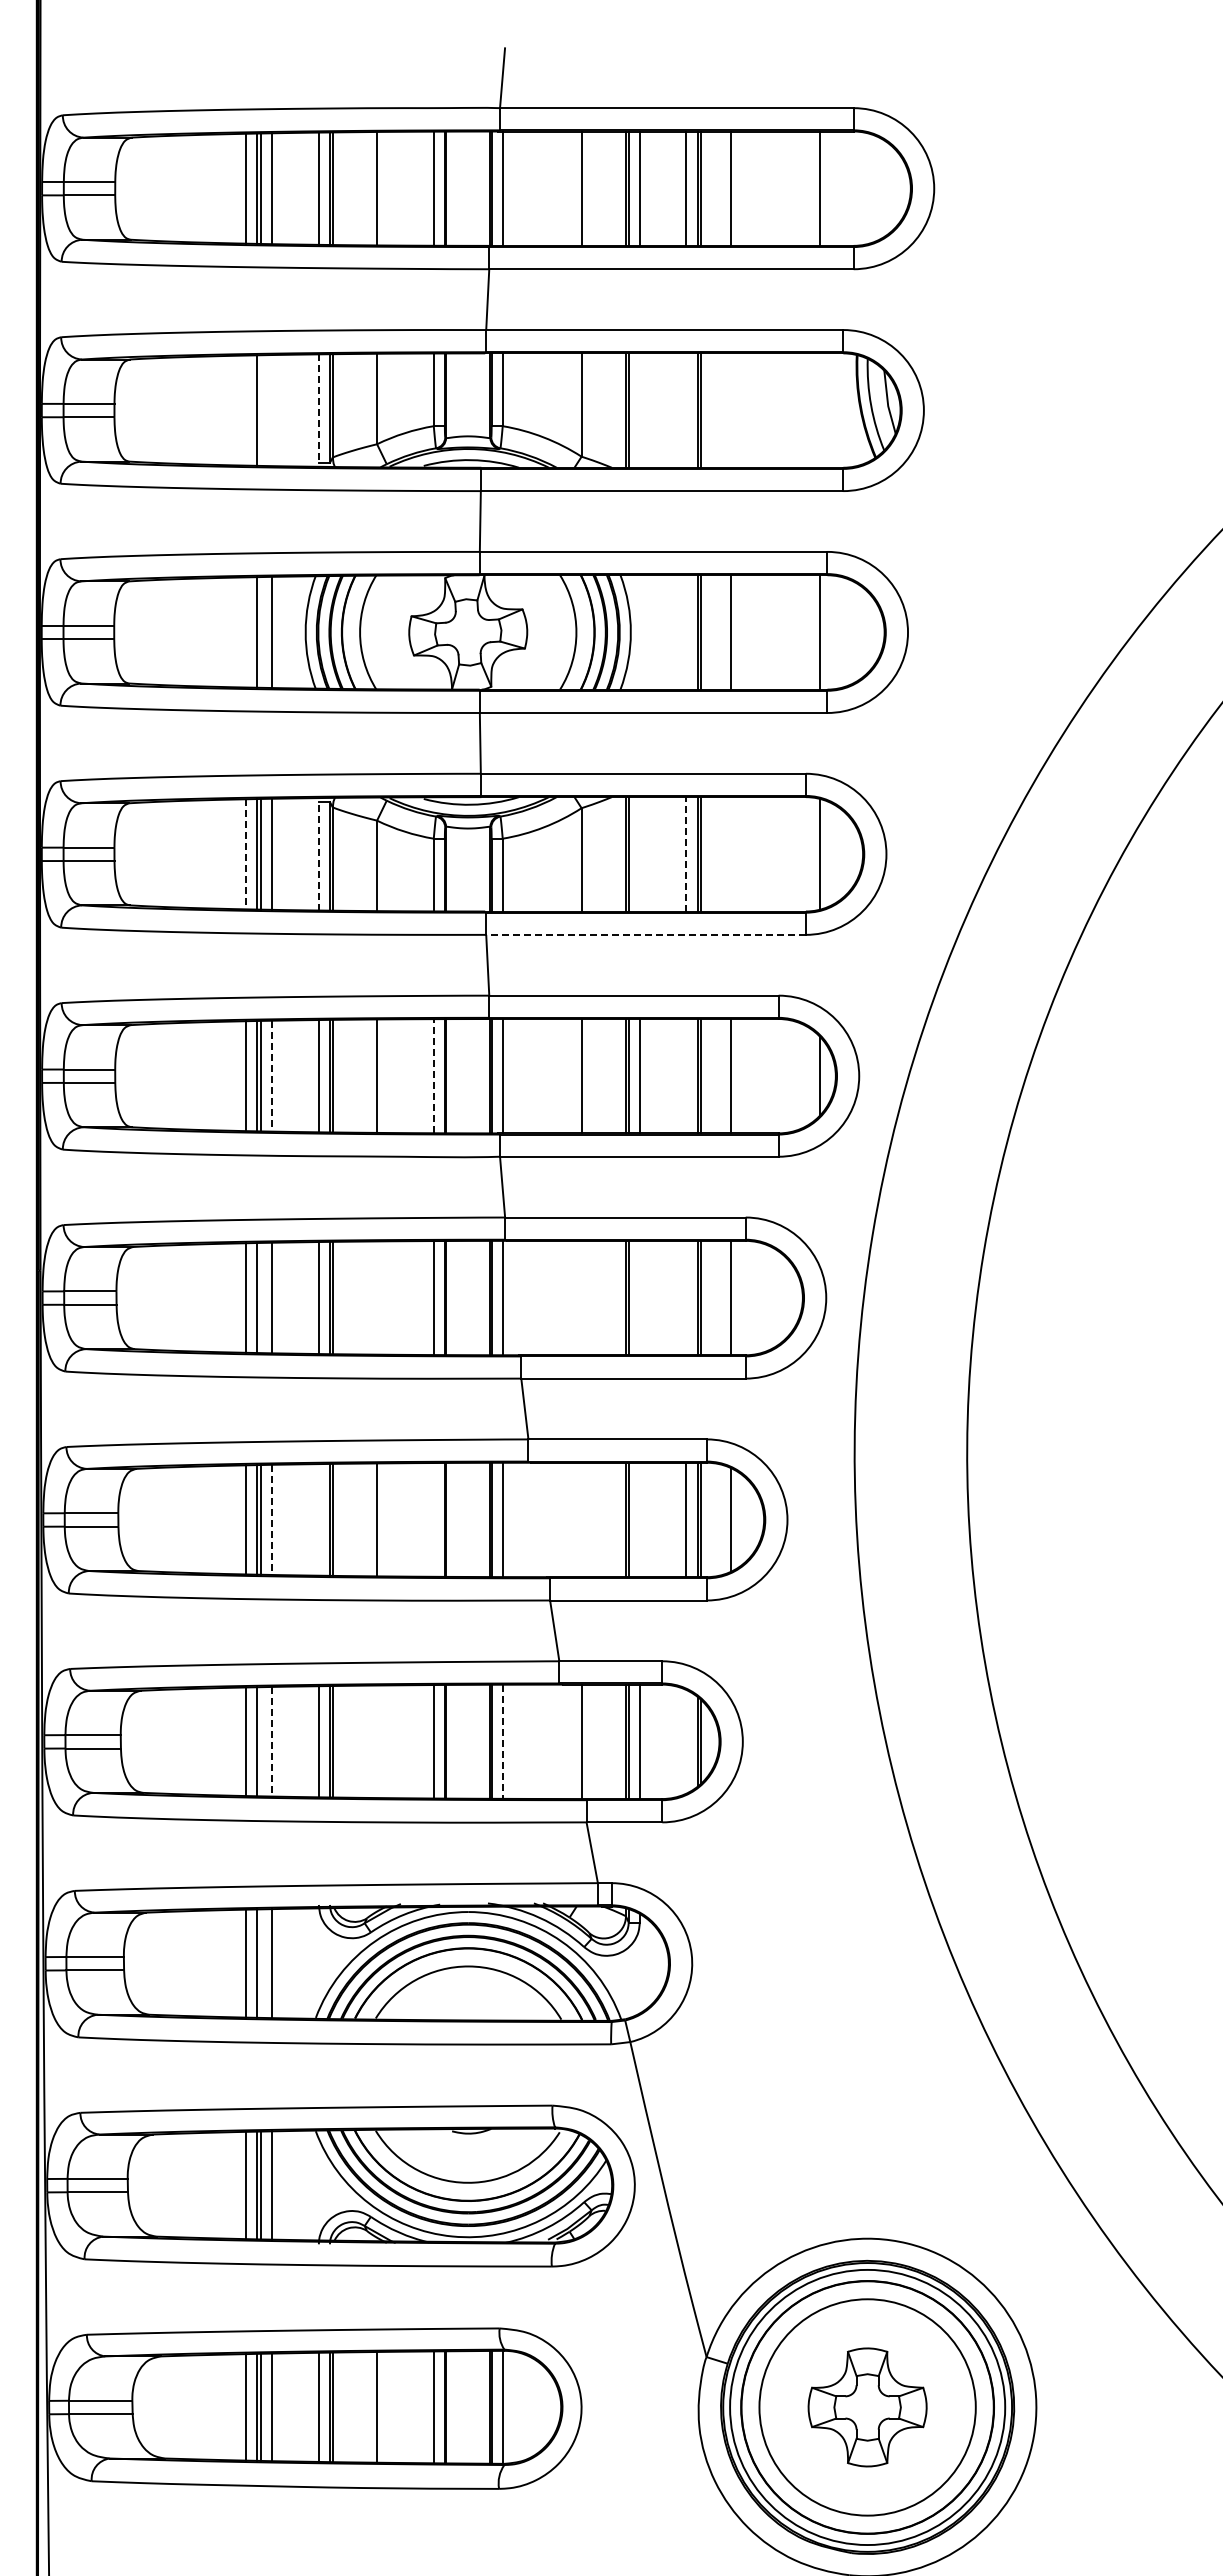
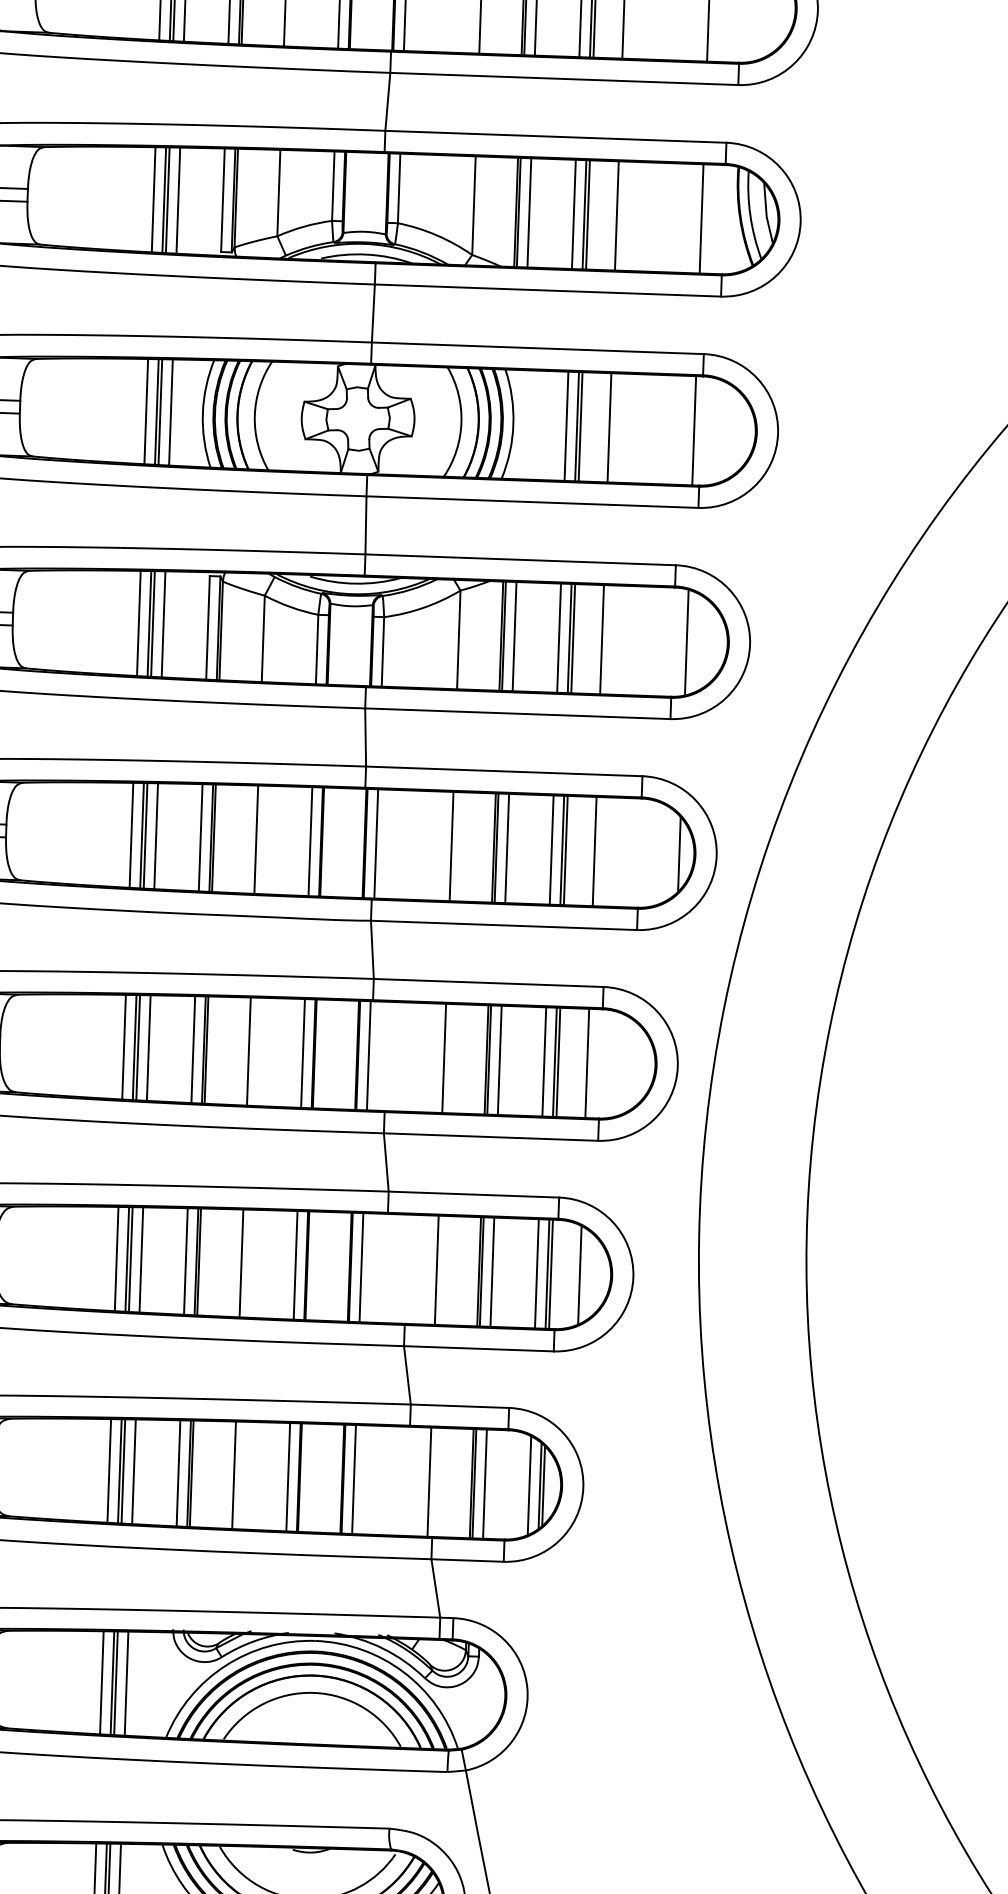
line: (318, 409) -> (222, 201), dashed -> solid
line: (246, 410) -> (153, 199), added
line: (261, 410) -> (168, 200), added
line: (272, 410) -> (178, 200), added
line: (639, 410) -> (529, 212), added
line: (686, 410) -> (573, 214), added
line: (731, 410) -> (616, 215), added
line: (820, 410) -> (701, 218), added
line: (246, 632) -> (146, 411), added
line: (261, 632) -> (160, 412), added
line: (686, 632) -> (566, 426), added
line: (686, 853) -> (559, 637), dashed -> solid
line: (246, 854) -> (138, 623), dashed -> solid
line: (639, 854) -> (514, 636), added
line: (731, 854) -> (602, 639), added
line: (318, 855) -> (207, 627), dashed -> solid
line: (646, 934) -> (518, 713), dashed -> solid
line: (433, 1075) -> (310, 840), dashed -> solid
line: (272, 1076) -> (156, 836), dashed -> solid
line: (686, 1076) -> (551, 850), added
line: (377, 1297) -> (249, 1051), added
line: (581, 1297) -> (444, 1057), added
line: (639, 1297) -> (499, 1059), added
line: (686, 1297) -> (544, 1061), added
line: (261, 1298) -> (138, 1048), added
line: (318, 1519) -> (185, 1261), added
line: (433, 1519) -> (295, 1264), added
line: (581, 1519) -> (436, 1269), added
line: (639, 1519) -> (492, 1271), added
line: (272, 1520) -> (141, 1260), dashed -> solid
line: (261, 1741) -> (123, 1471), added
line: (272, 1741) -> (134, 1471), dashed -> solid
line: (377, 1741) -> (234, 1475), added
line: (686, 1741) -> (529, 1485), added
line: (502, 1742) -> (353, 1480), dashed -> solid
line: (261, 1963) -> (116, 1683), added

